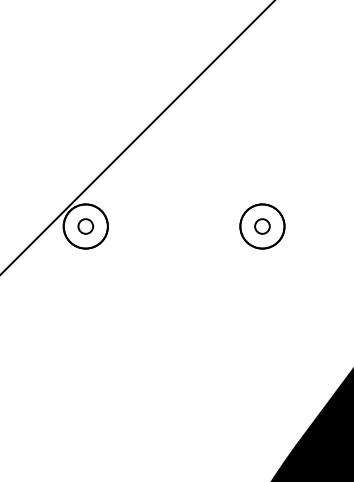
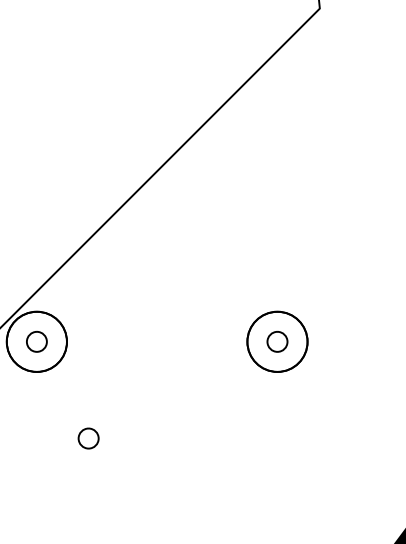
part: (123, 297) -> (88, 438), added

